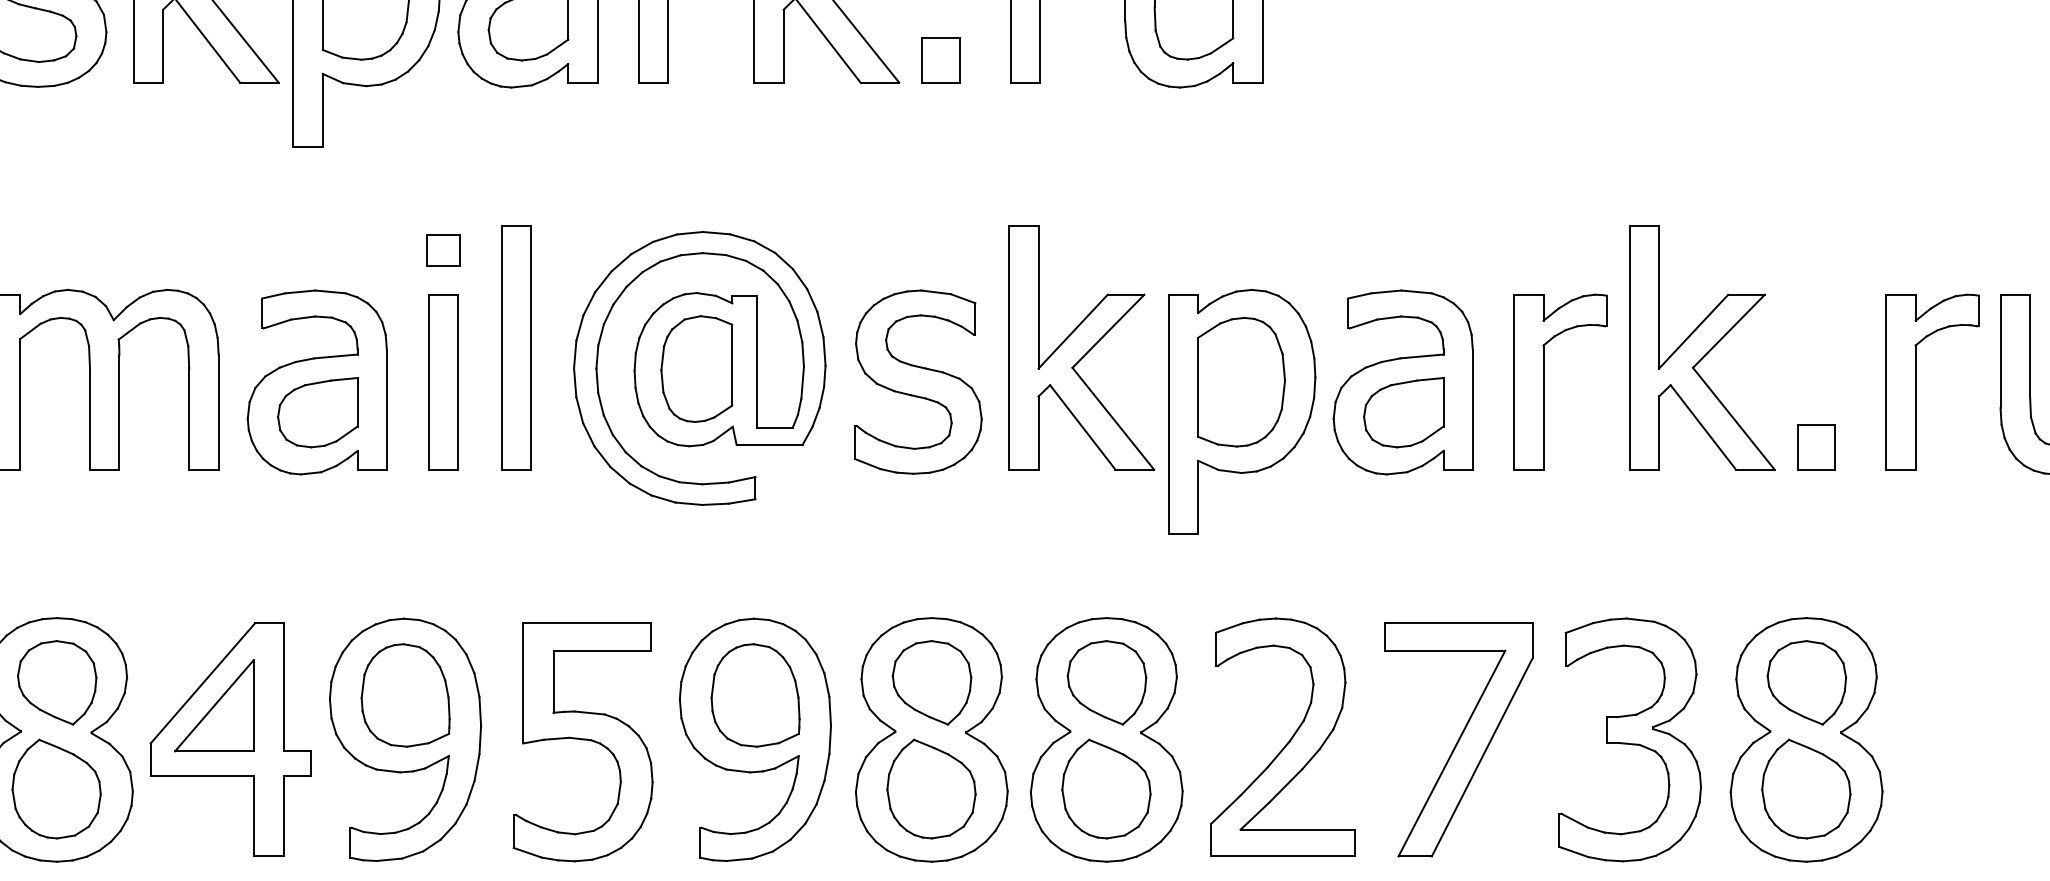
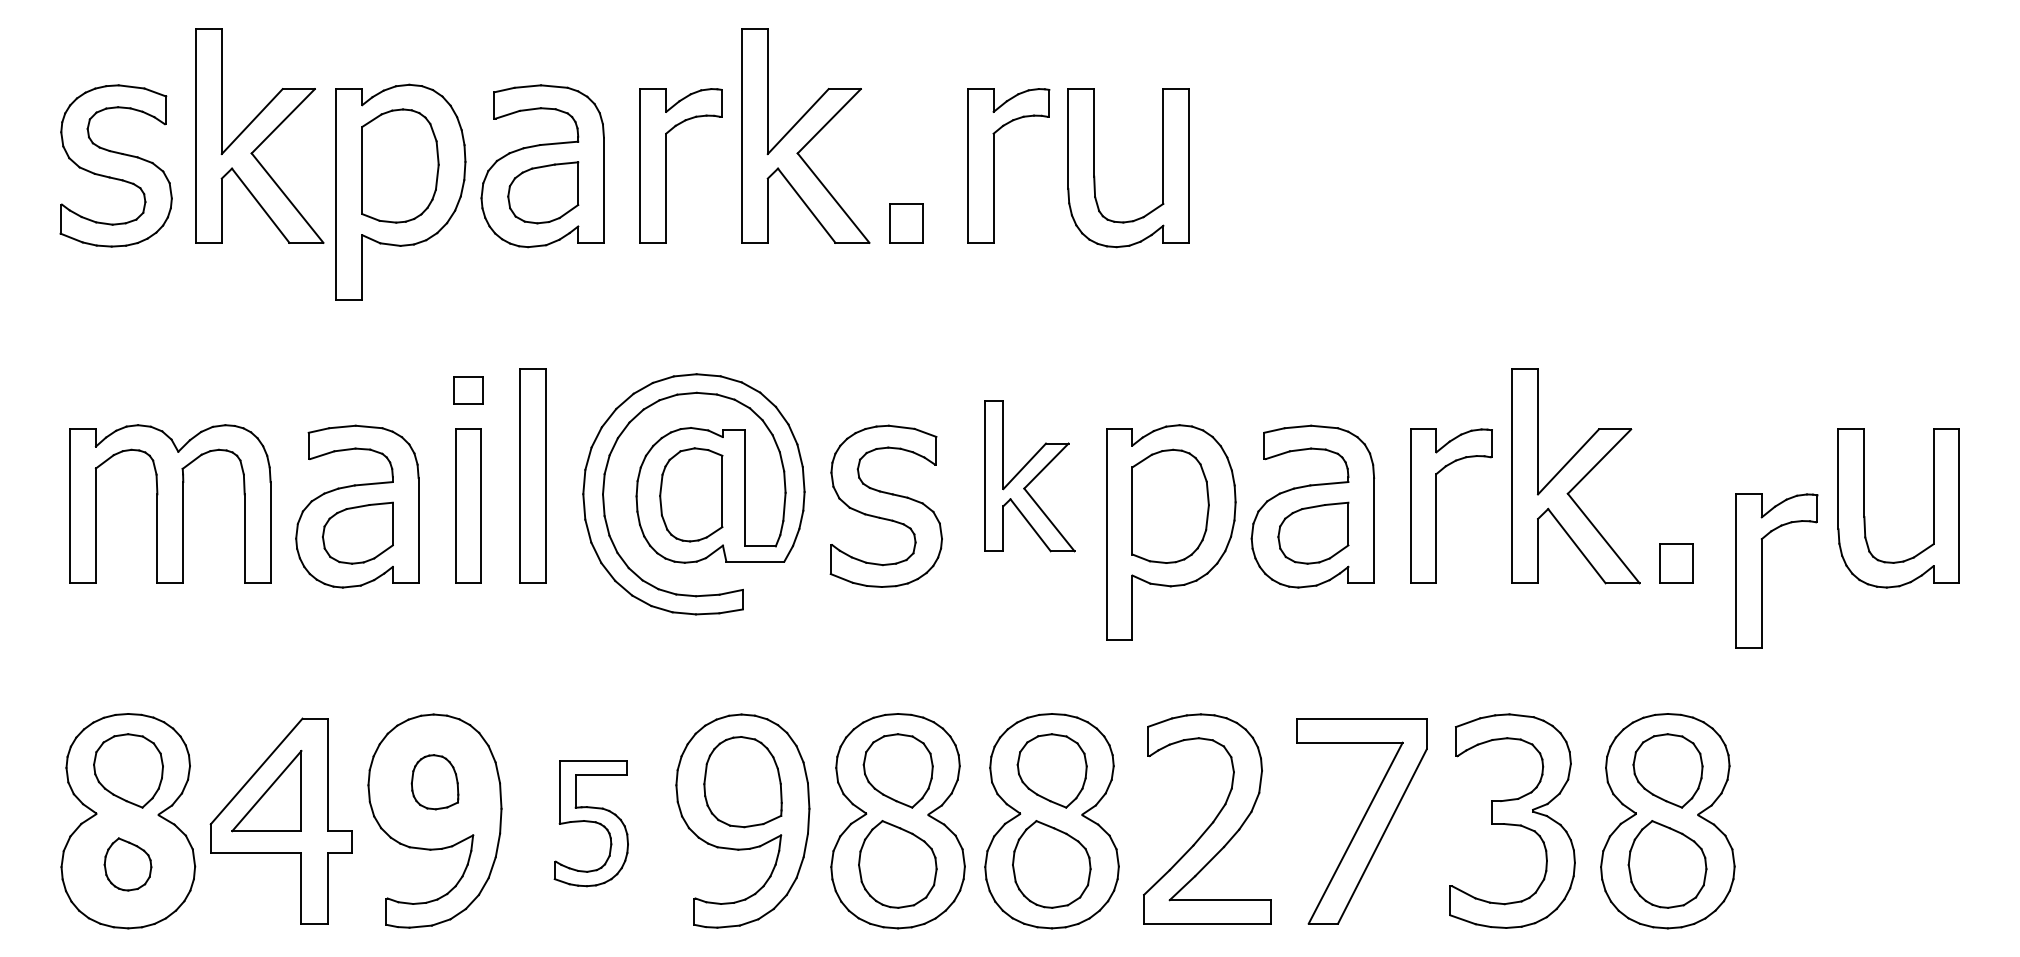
part: (1081, 348) -> (1029, 476), size x0.7
part: (1916, 381) -> (1762, 570), moved
part: (404, 695) -> (434, 782), size x0.6
part: (583, 742) -> (591, 823), size x0.6
part: (56, 789) -> (127, 864), size x0.6

